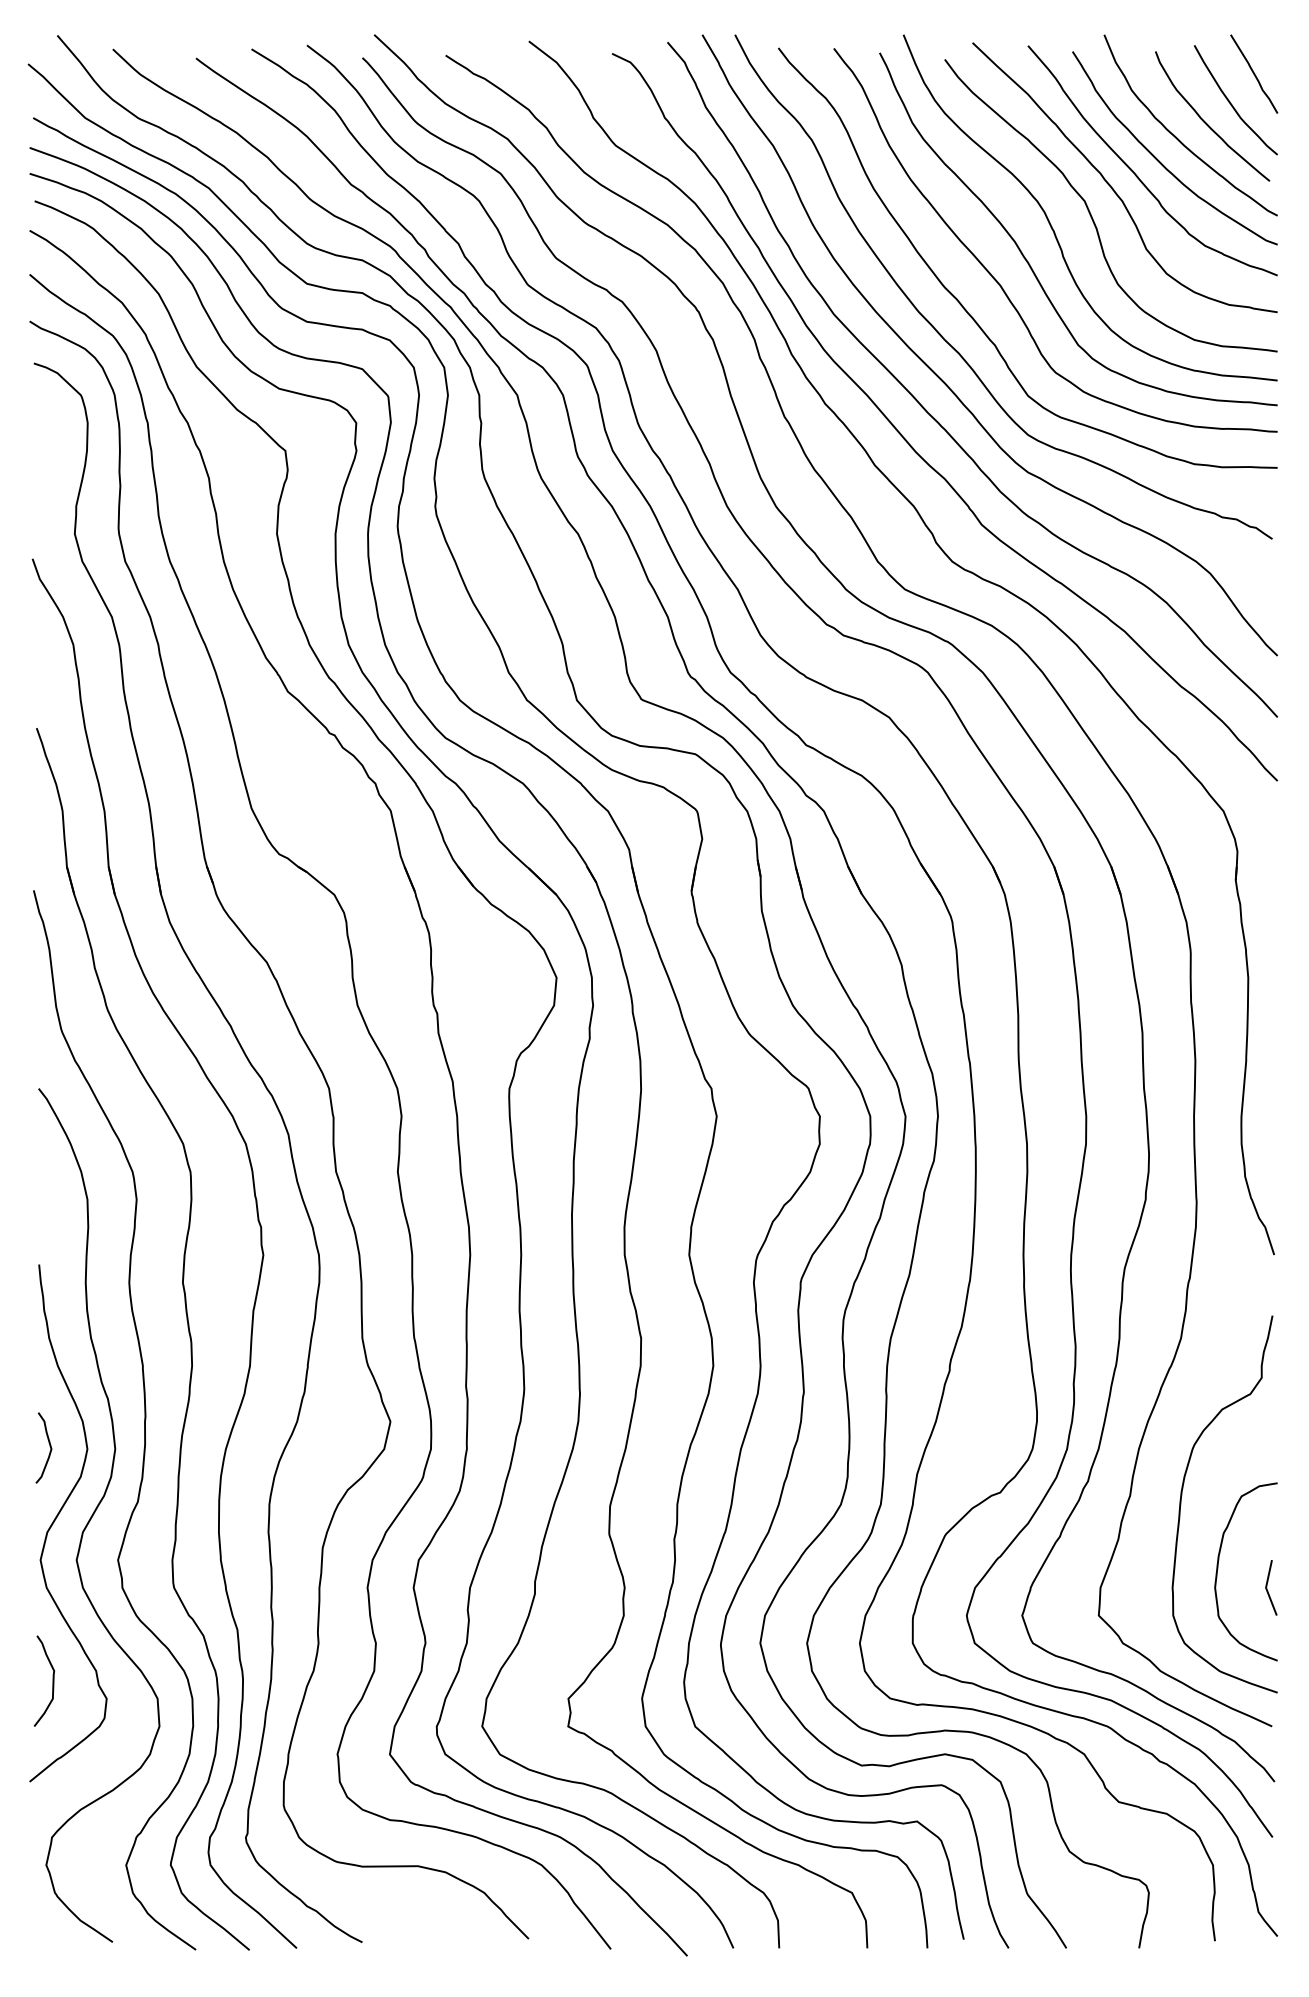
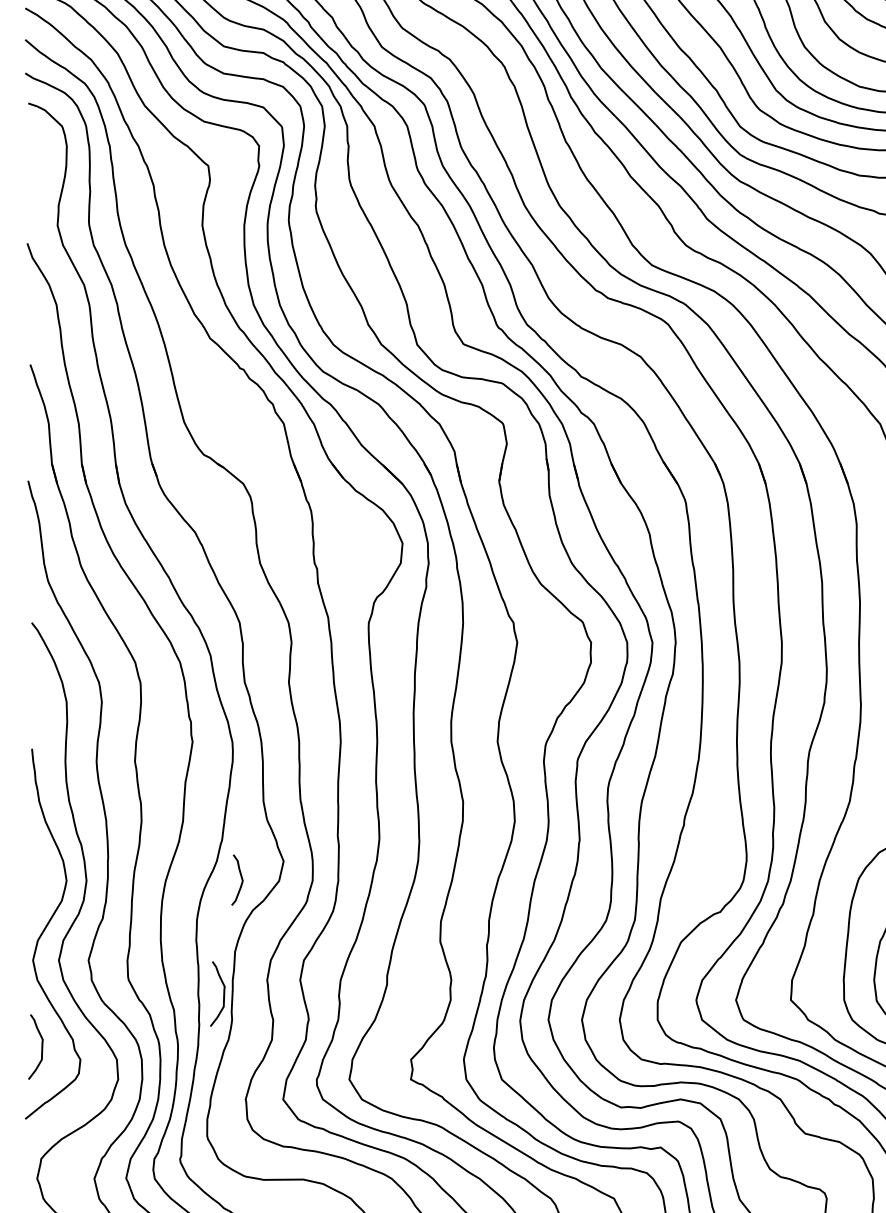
curve: (49, 1446) -> (241, 879), moved
curve: (306, 1606) -> (223, 993), added

